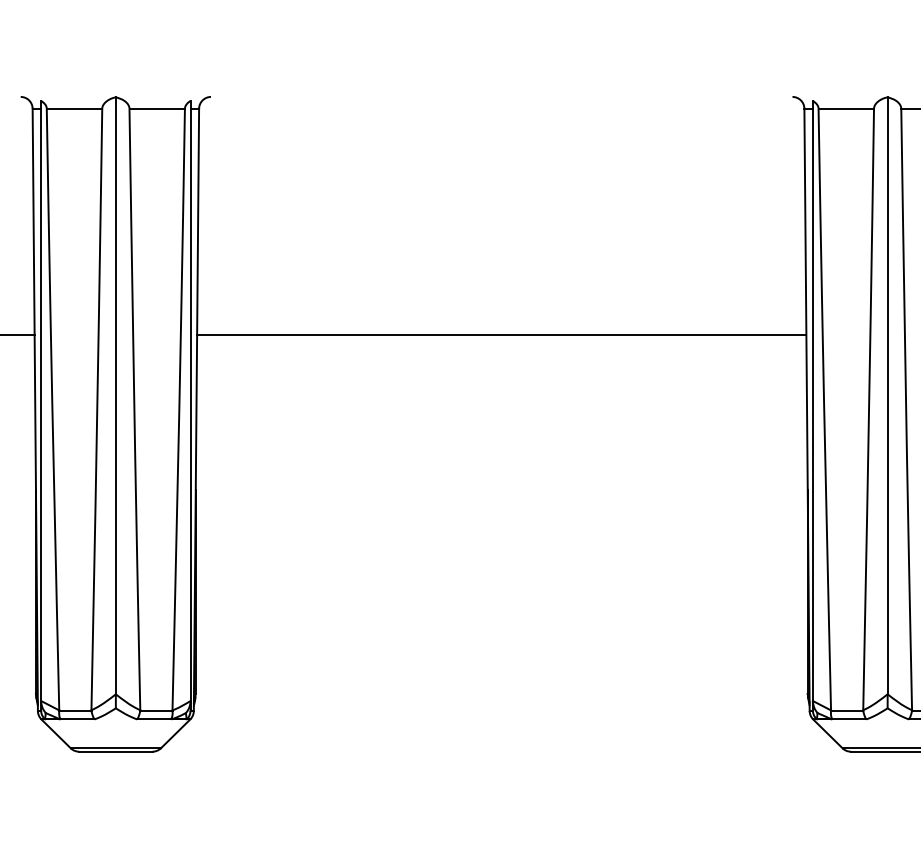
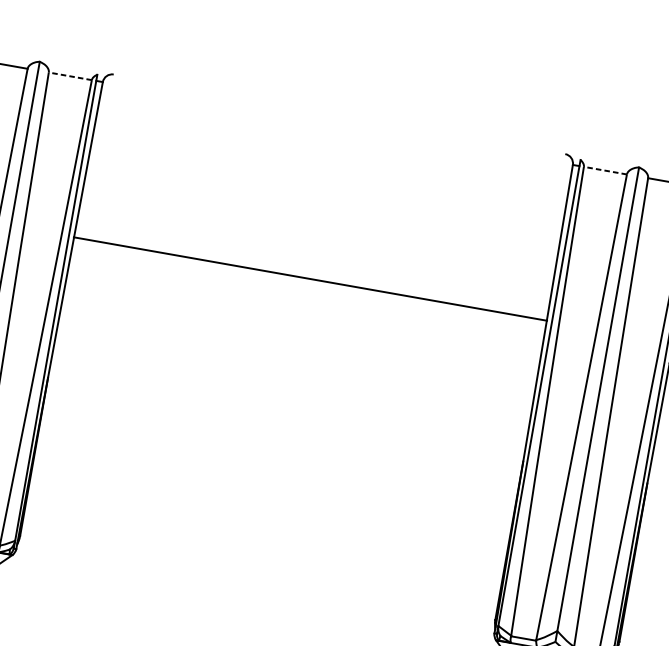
line: (157, 108) -> (70, 76), solid -> dashed
line: (846, 108) -> (605, 170), solid -> dashed
line: (501, 335) -> (310, 279), moved

